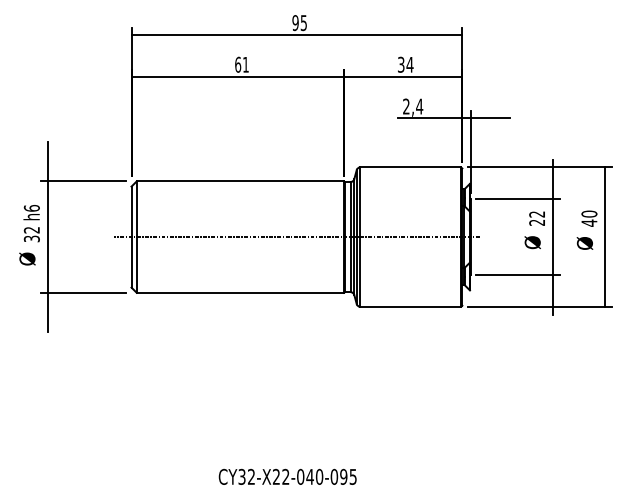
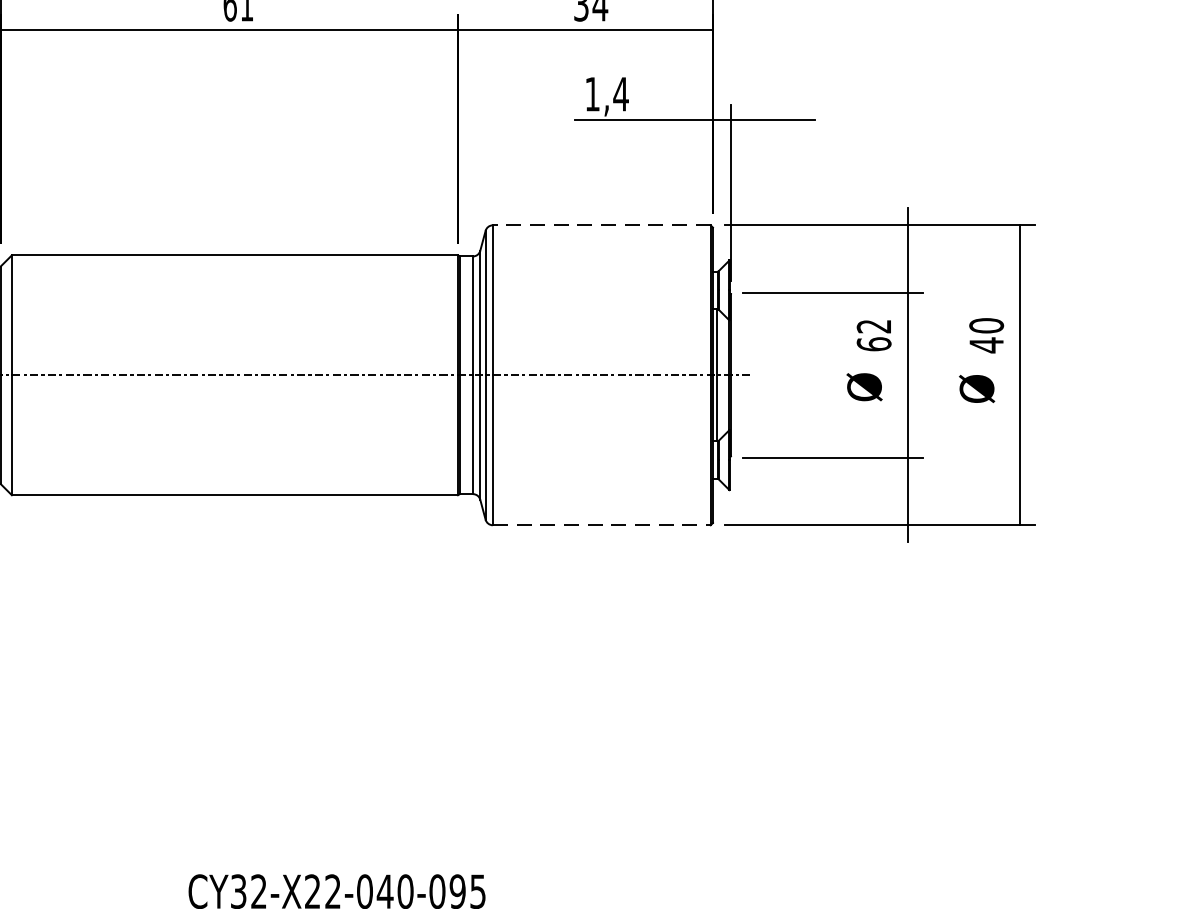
text: (406, 106) -> (592, 94), 2,4 -> 1,4
line: (410, 167) -> (601, 225), solid -> dashed
text: (537, 222) -> (874, 343), 22 -> 62
line: (410, 306) -> (601, 524), solid -> dashed

